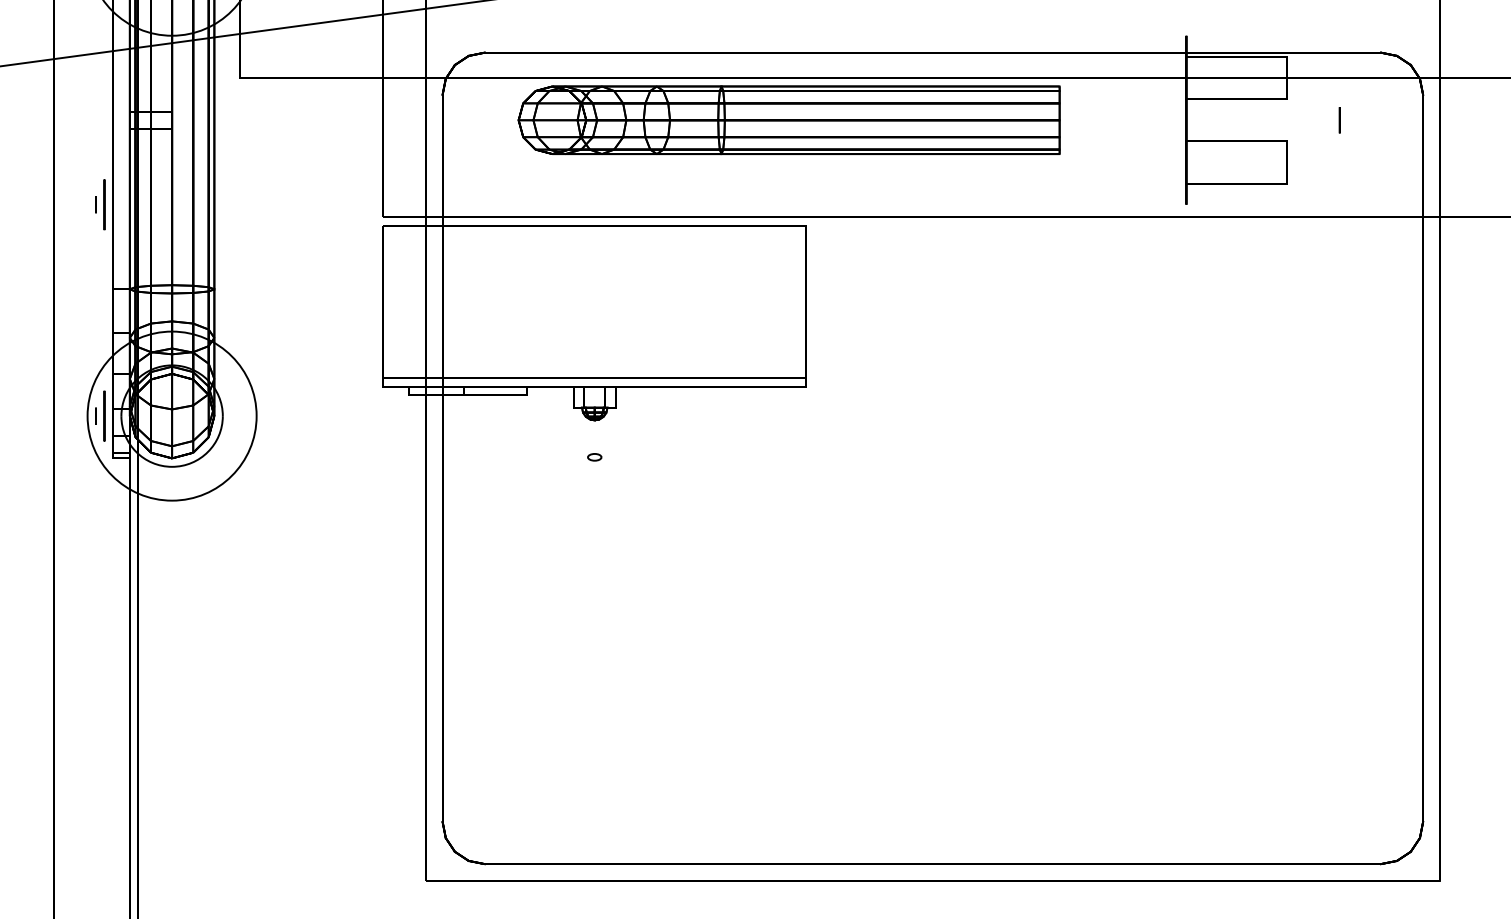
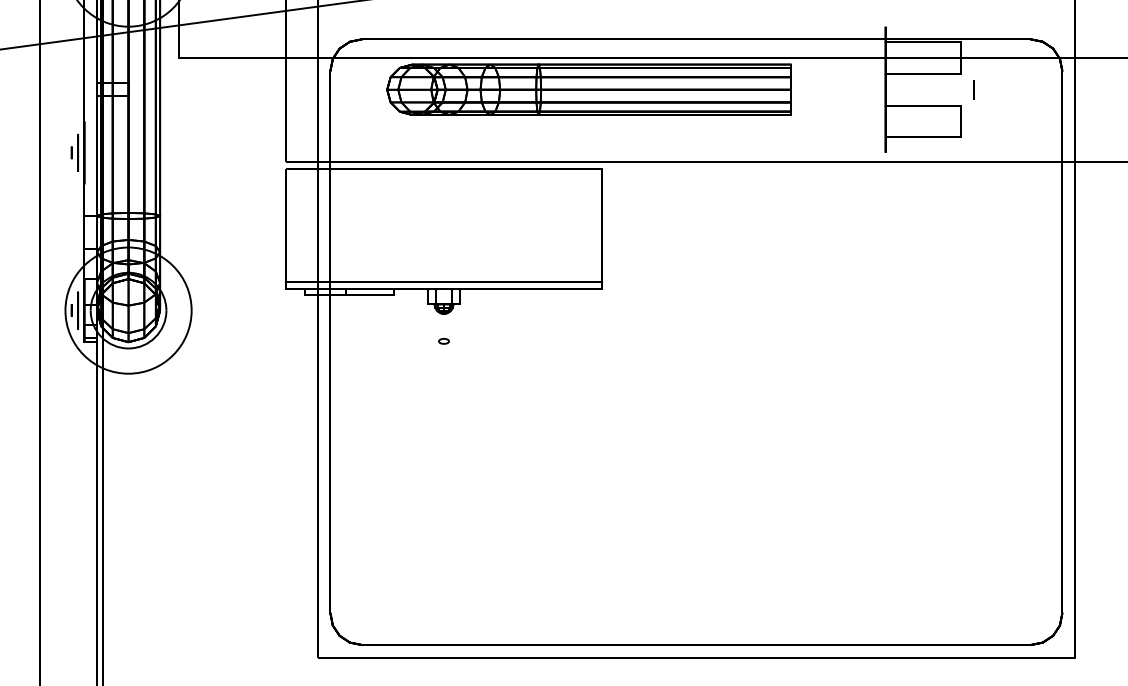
circle: (1339, 120) -> (973, 89), moved

